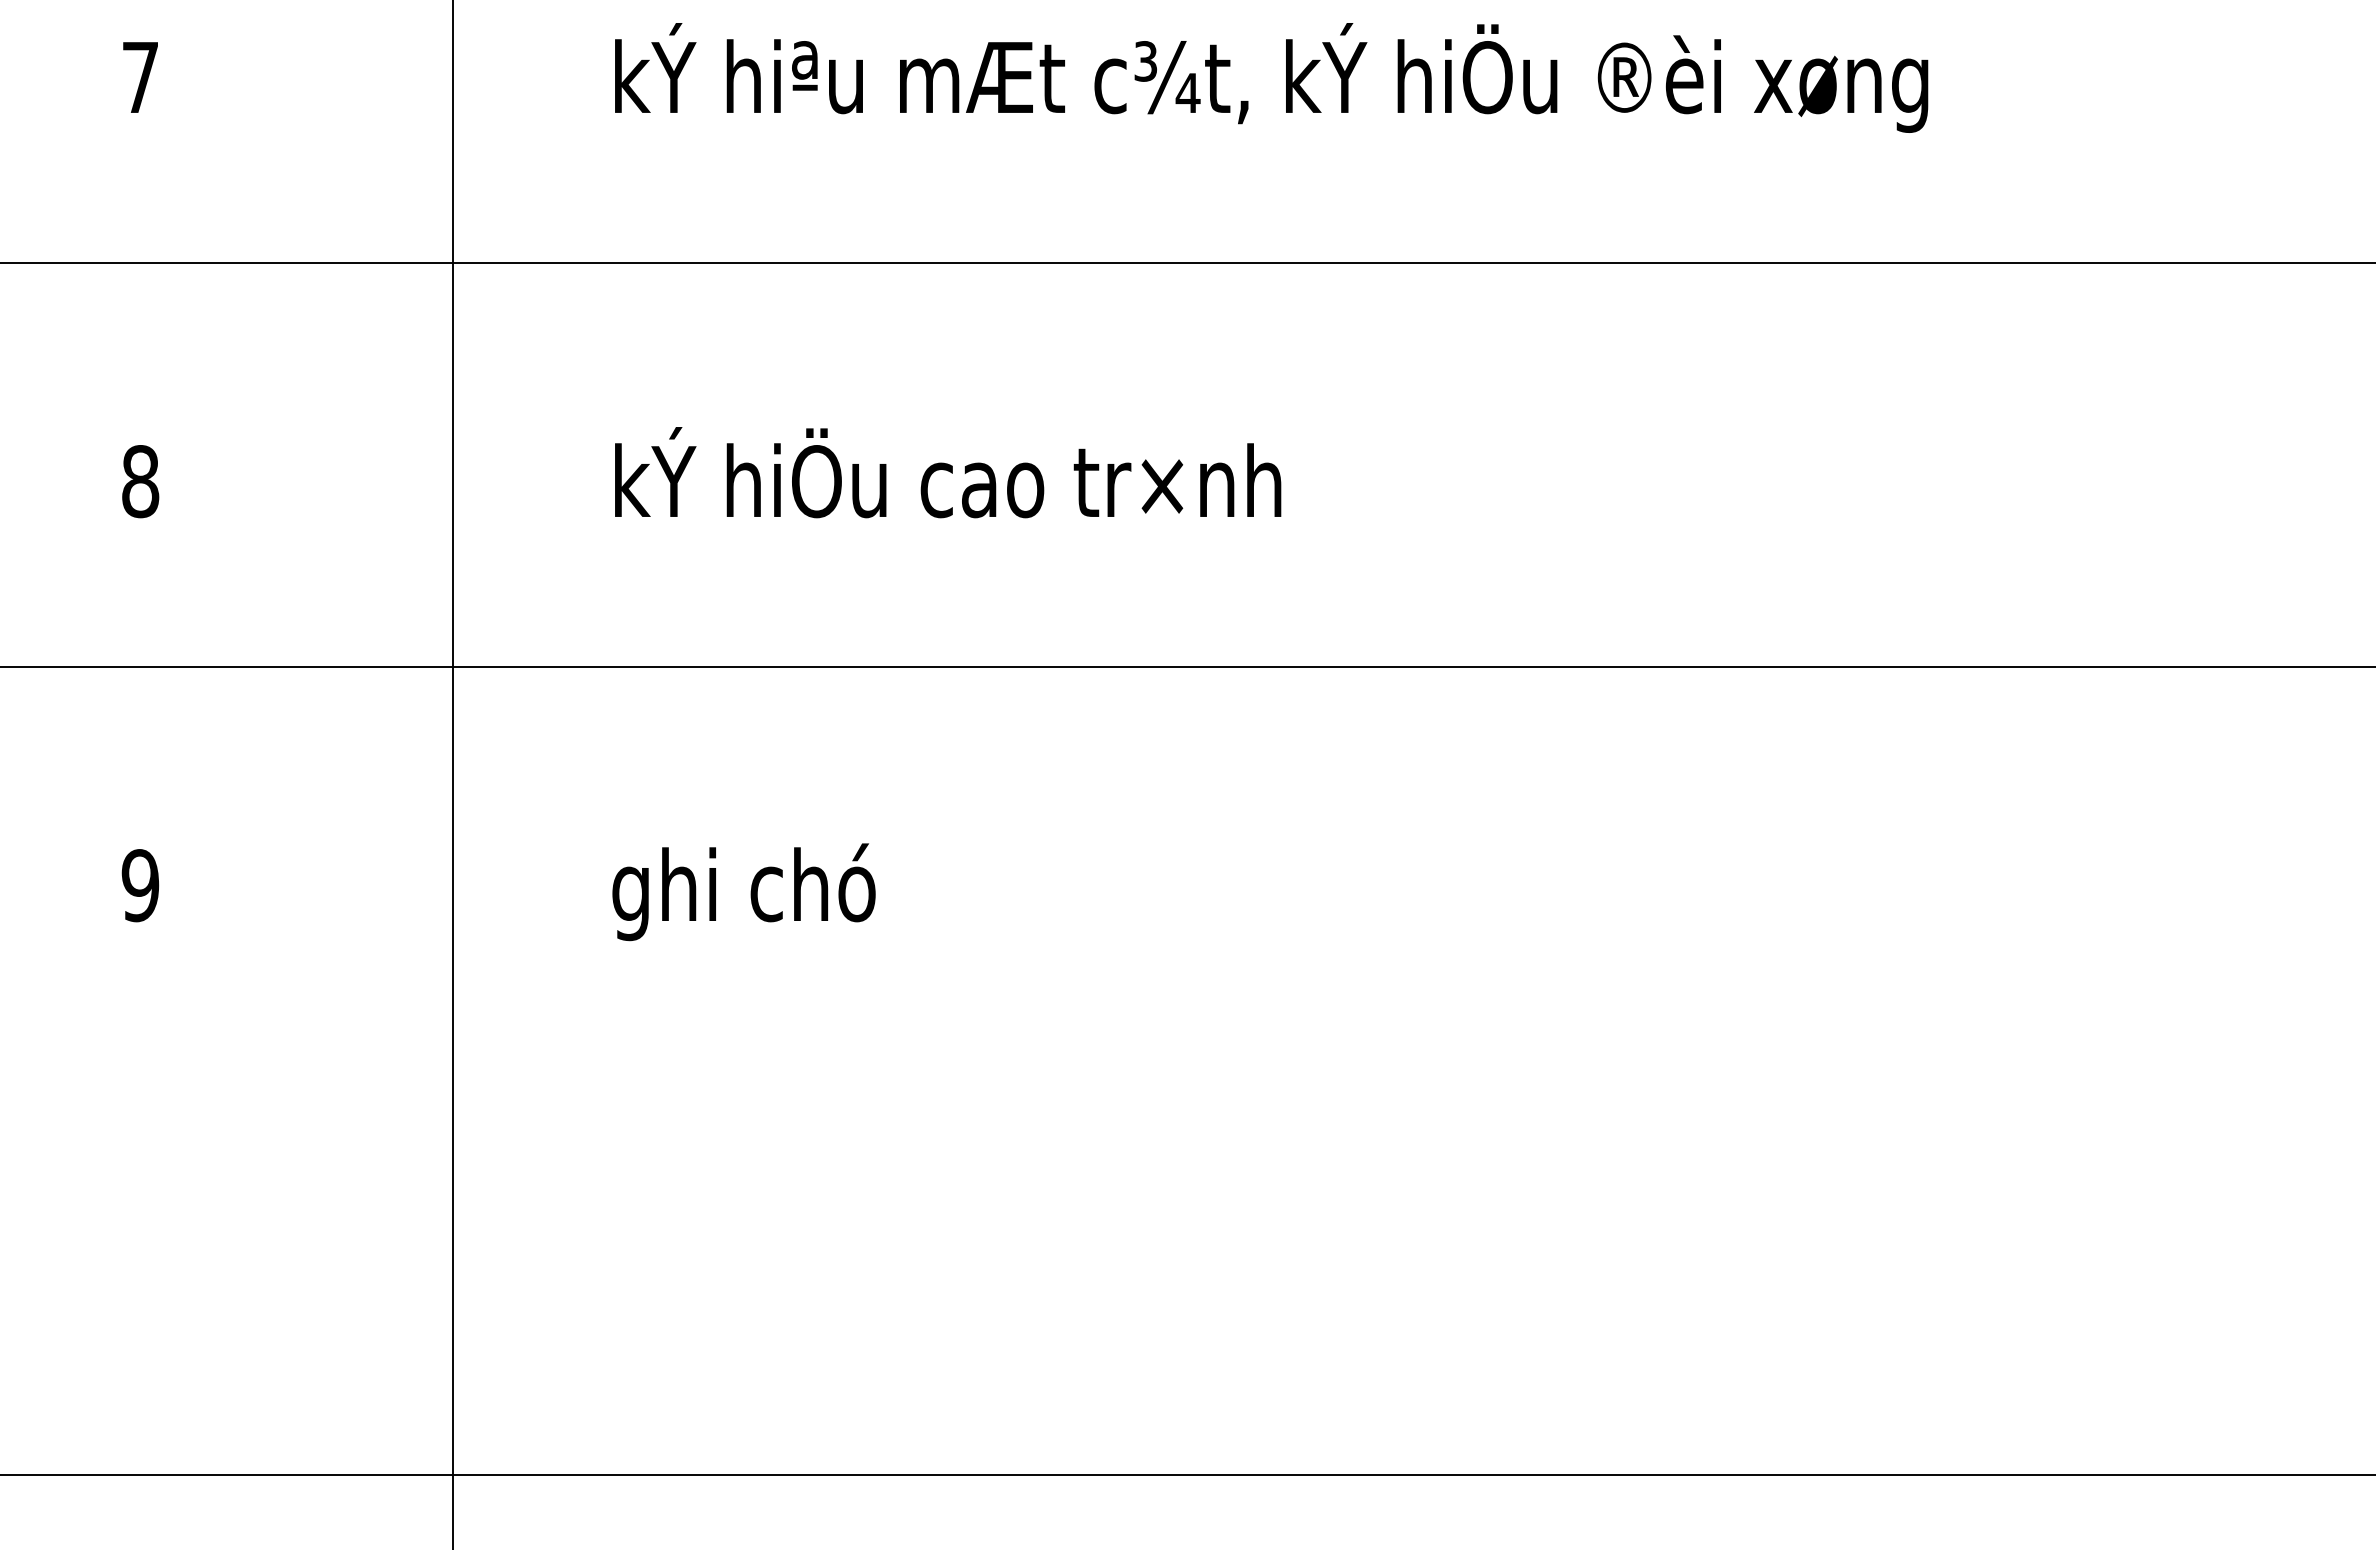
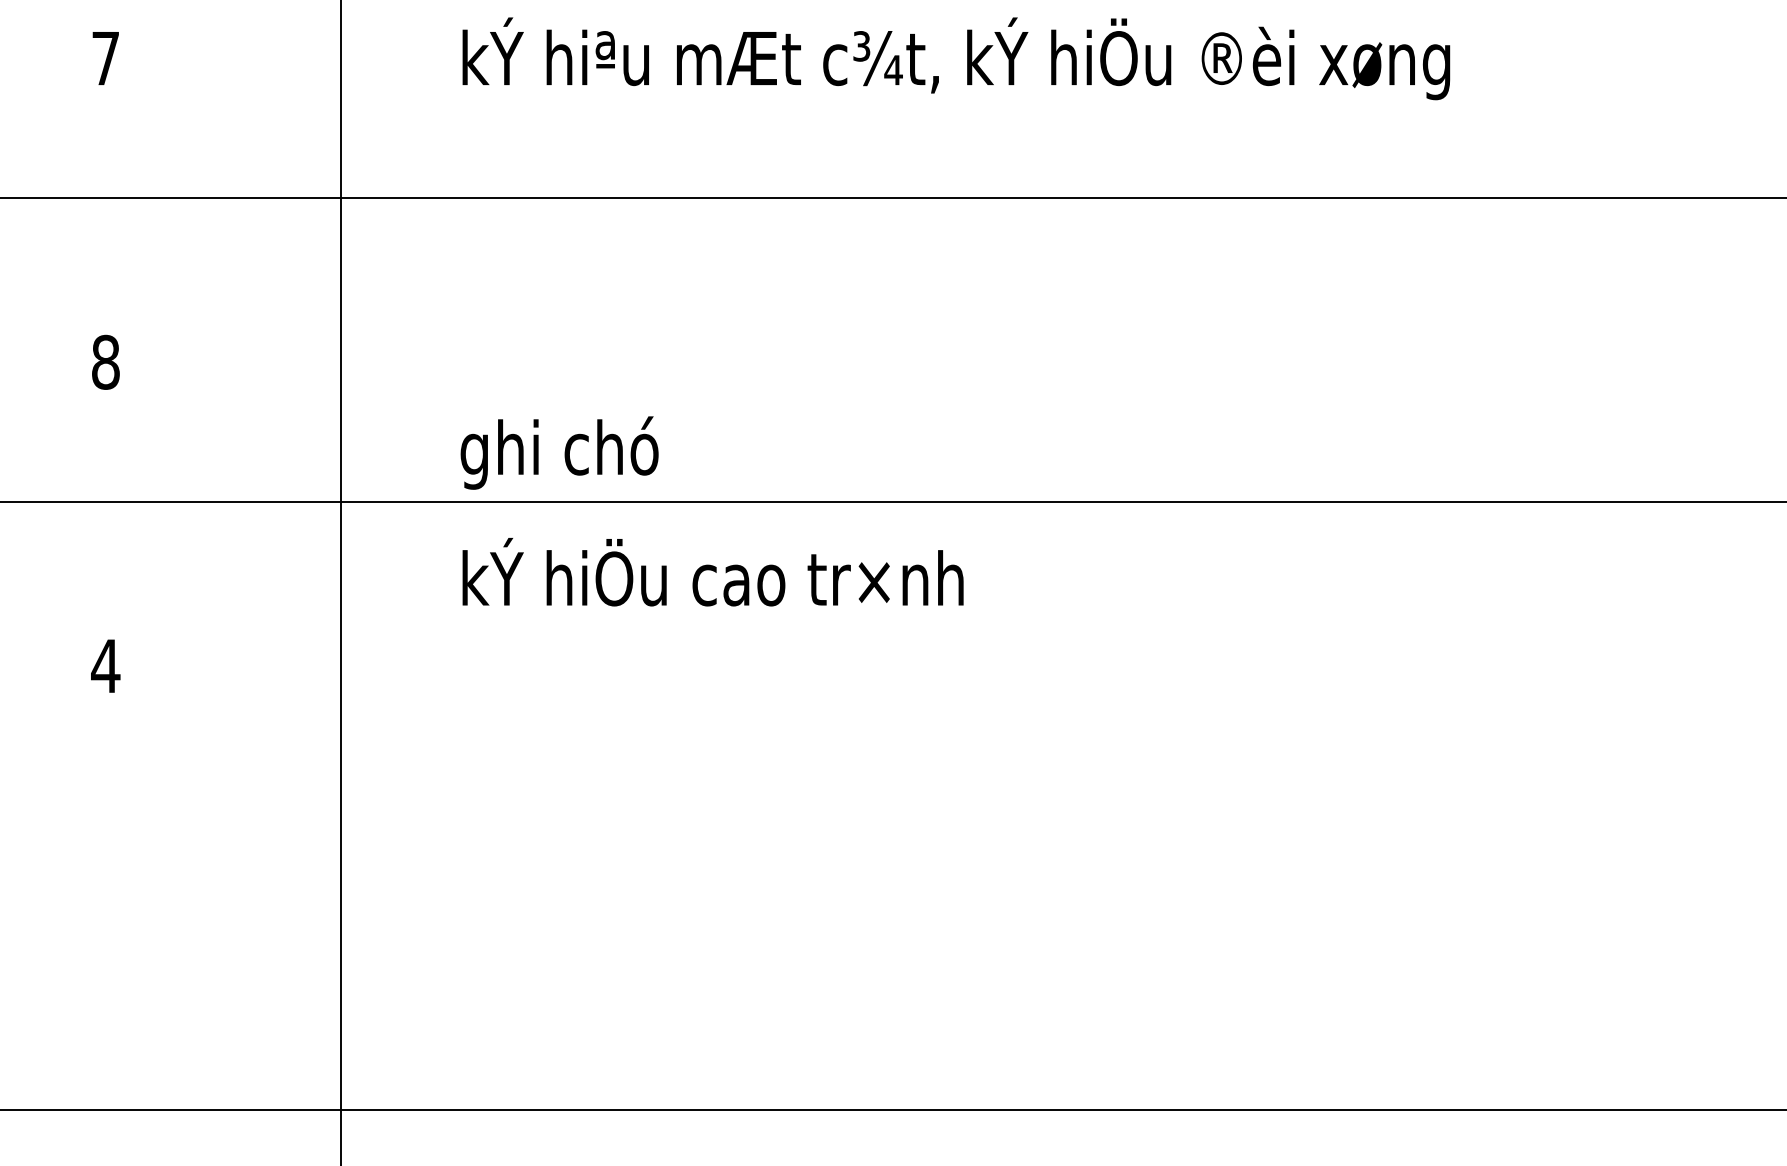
text: (948, 472) -> (713, 572), moved
text: (140, 885) -> (105, 666), 9 -> 4
text: (743, 892) -> (559, 453), moved

